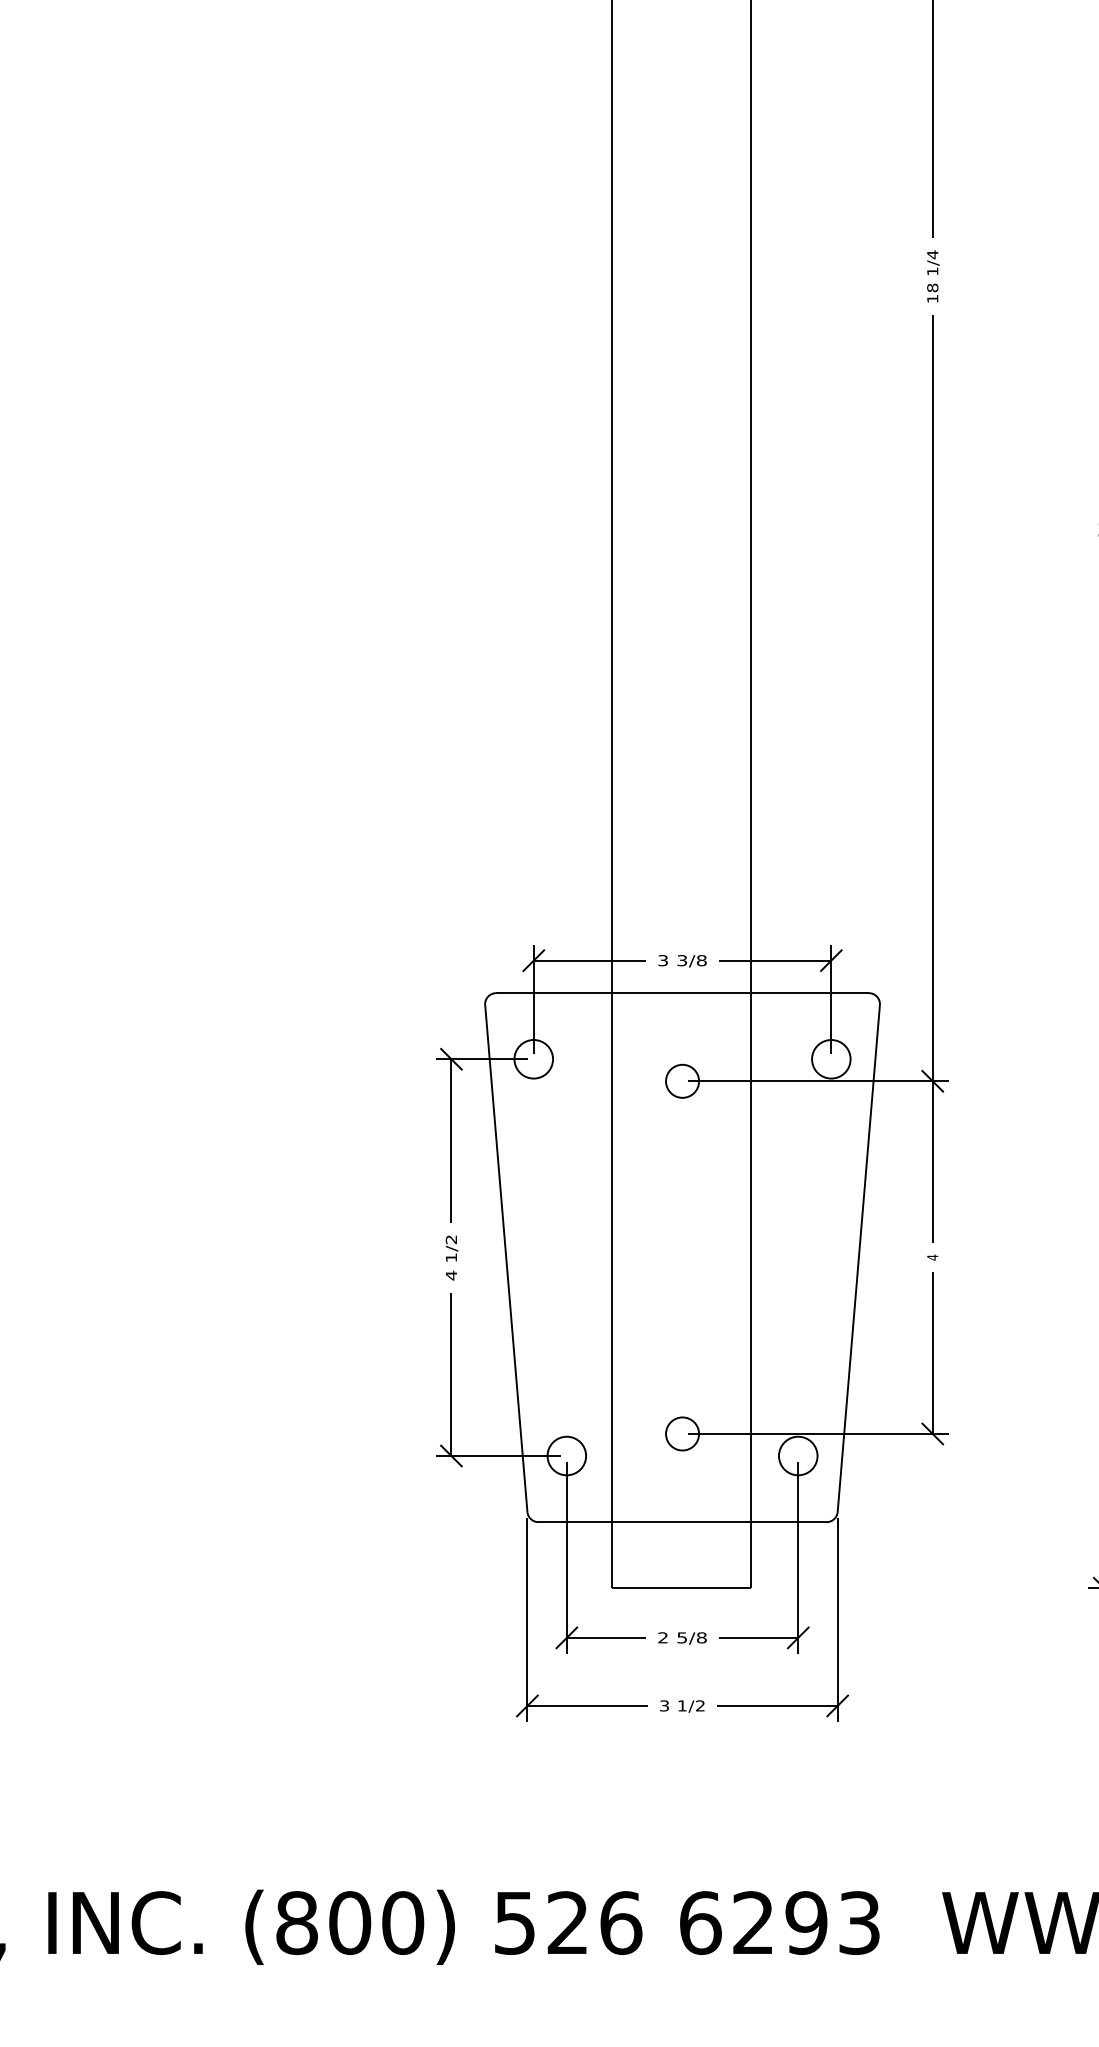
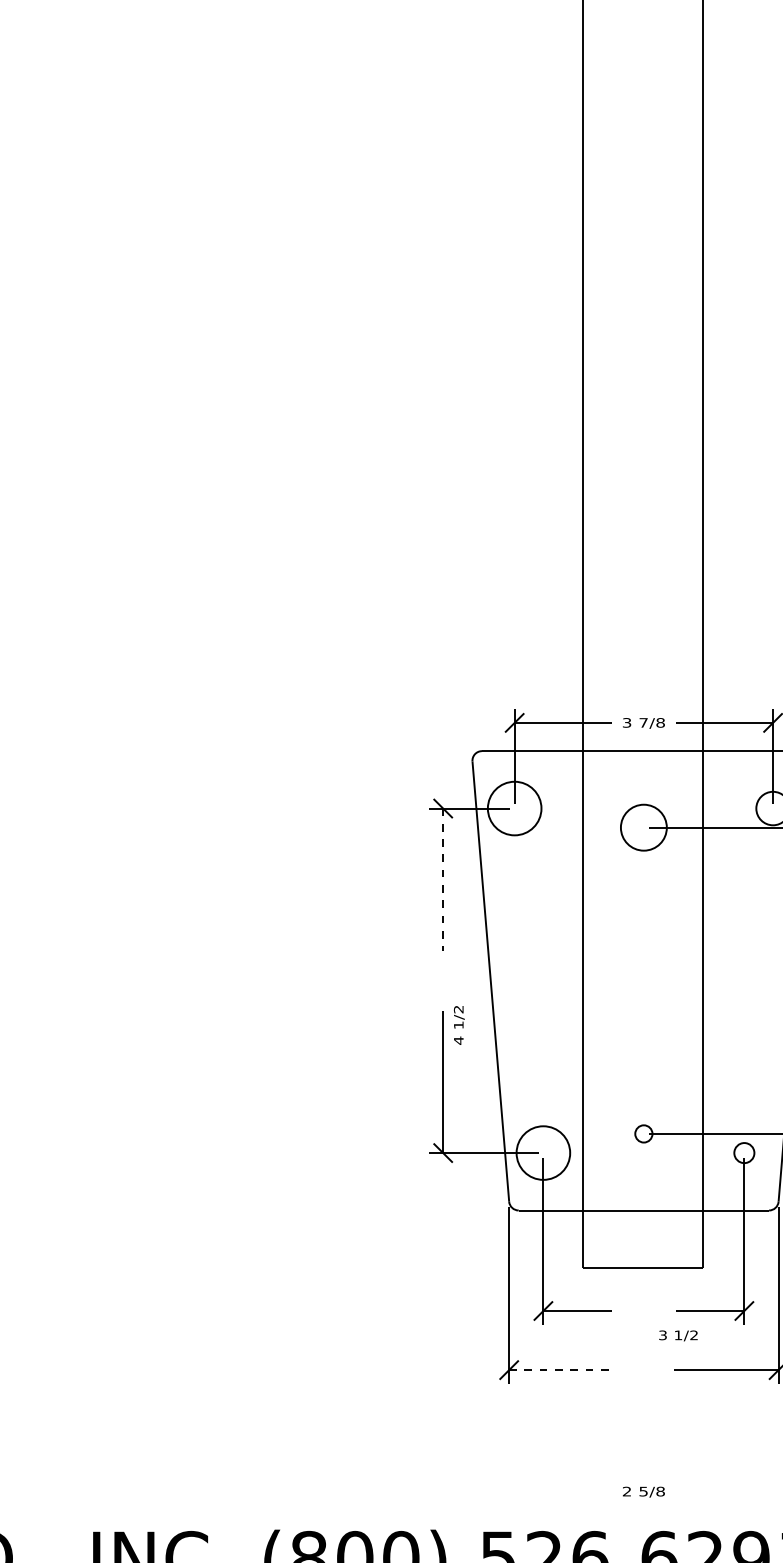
text: (681, 960) -> (642, 722), 3/8 -> 7/8
circle: (533, 1059) -> (514, 808), size x1.6
circle: (682, 1080) -> (643, 826), size x1.6
line: (451, 1141) -> (443, 879), solid -> dashed
text: (451, 1257) -> (458, 1024), moved
circle: (682, 1433) -> (643, 1133), size x0.6
circle: (566, 1455) -> (543, 1152), size x1.6
circle: (797, 1455) -> (743, 1152), size x0.6
text: (682, 1638) -> (643, 1492), moved
line: (588, 1705) -> (562, 1369), solid -> dashed
text: (682, 1706) -> (678, 1335), moved

